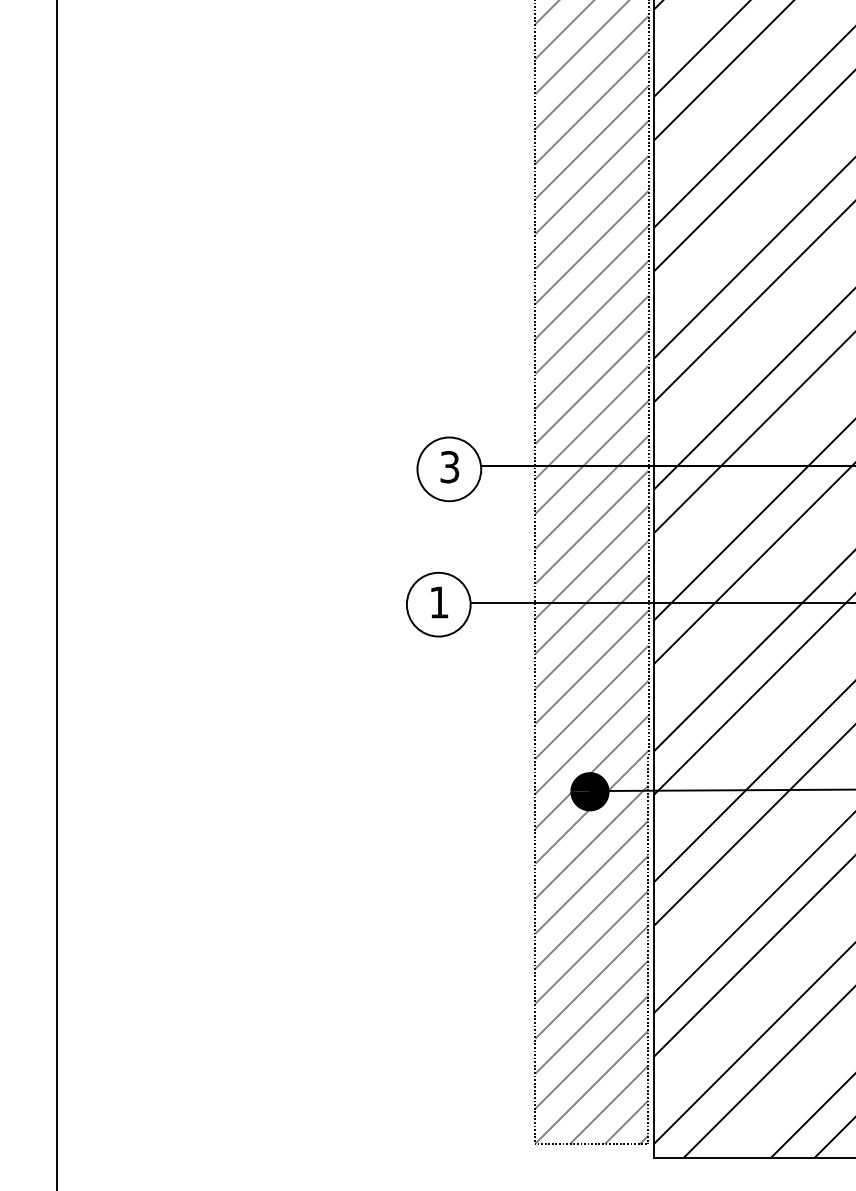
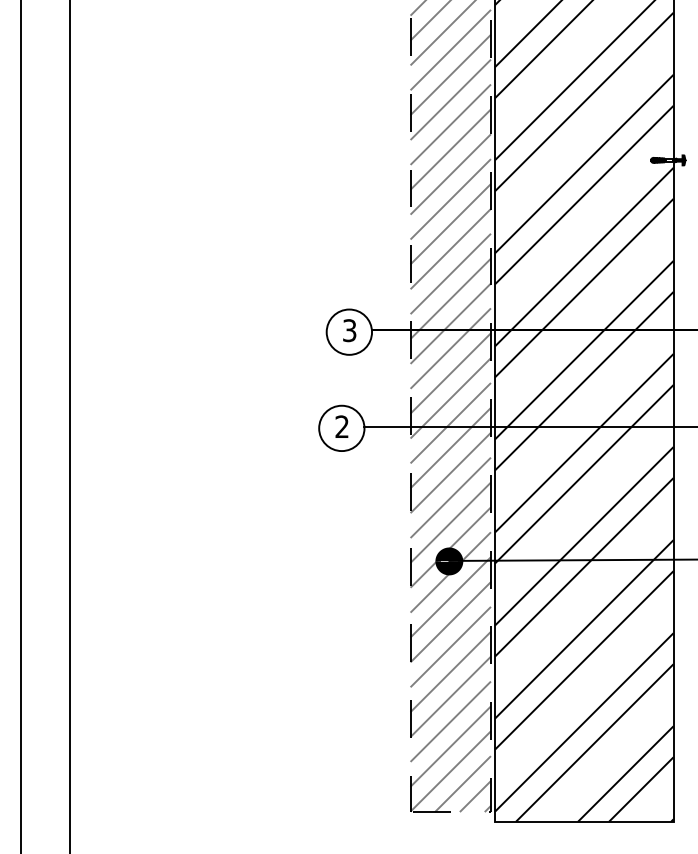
text: (438, 601) -> (341, 426), 1 -> 2

